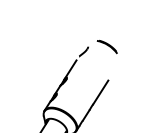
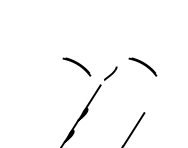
part: (58, 47) -> (75, 67), added

